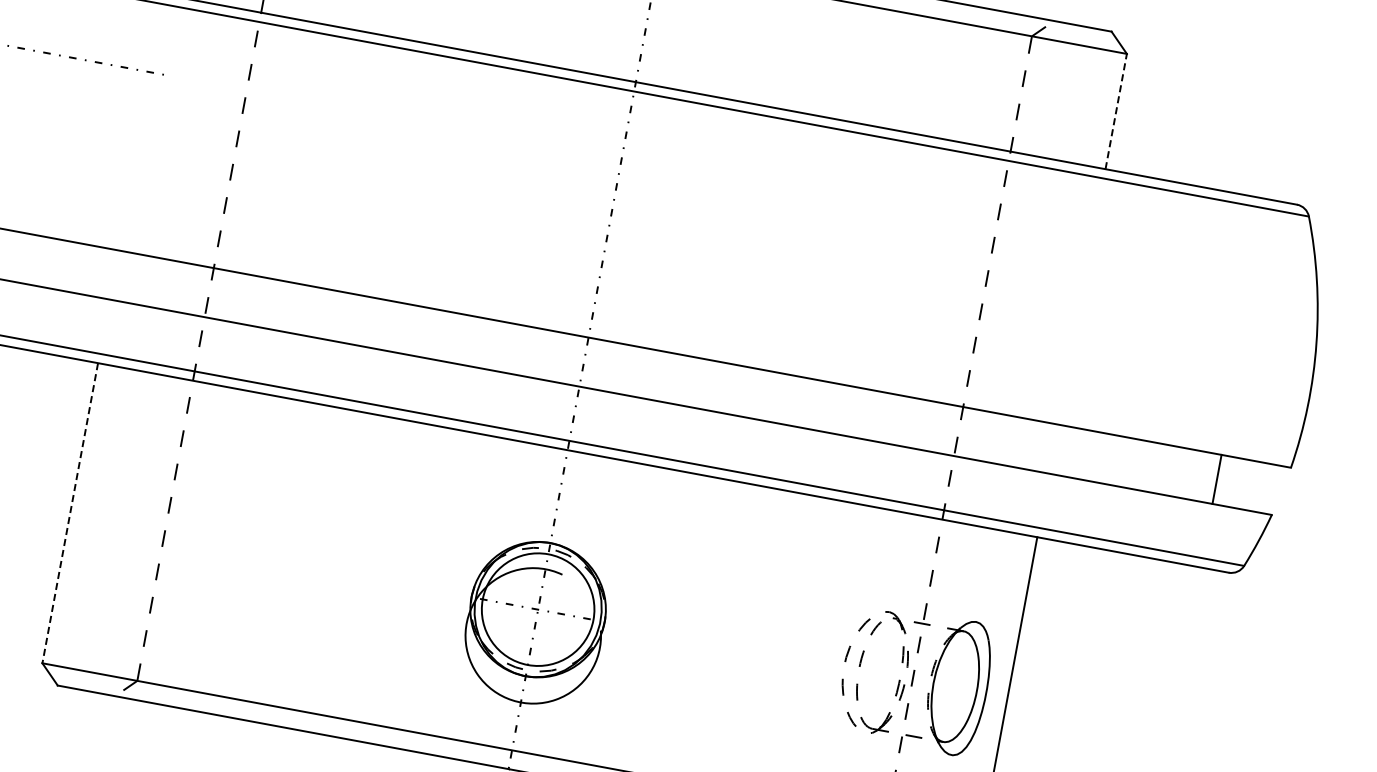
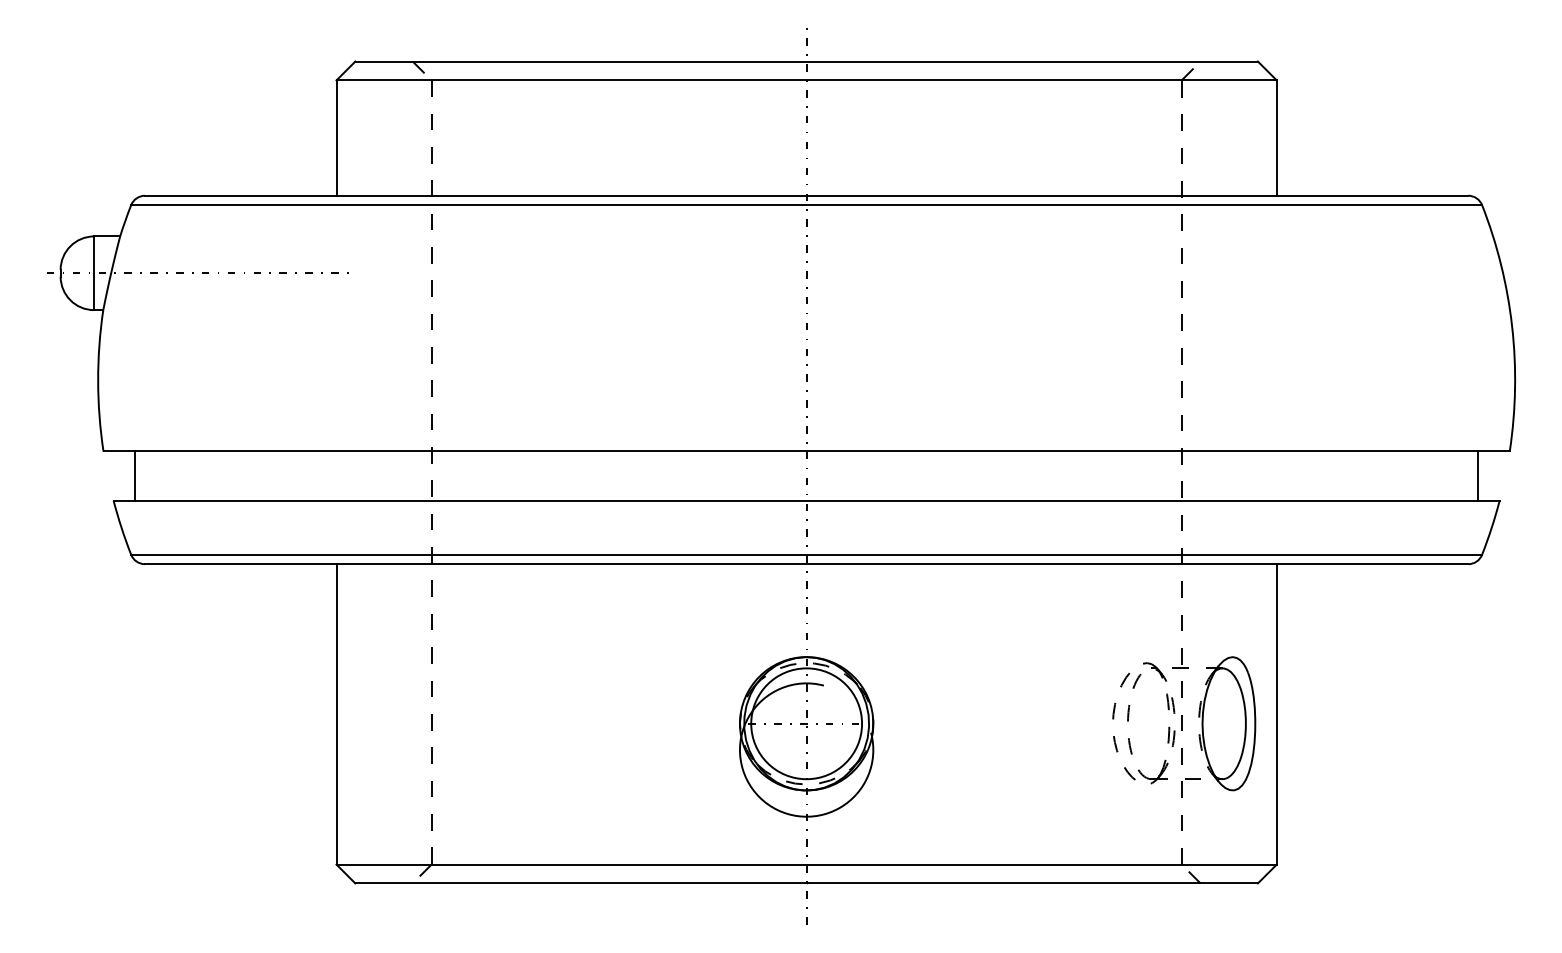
line: (1115, 111) -> (1276, 138), dashed -> solid
line: (1217, 478) -> (1478, 475), moved
line: (70, 513) -> (336, 714), dashed -> solid

